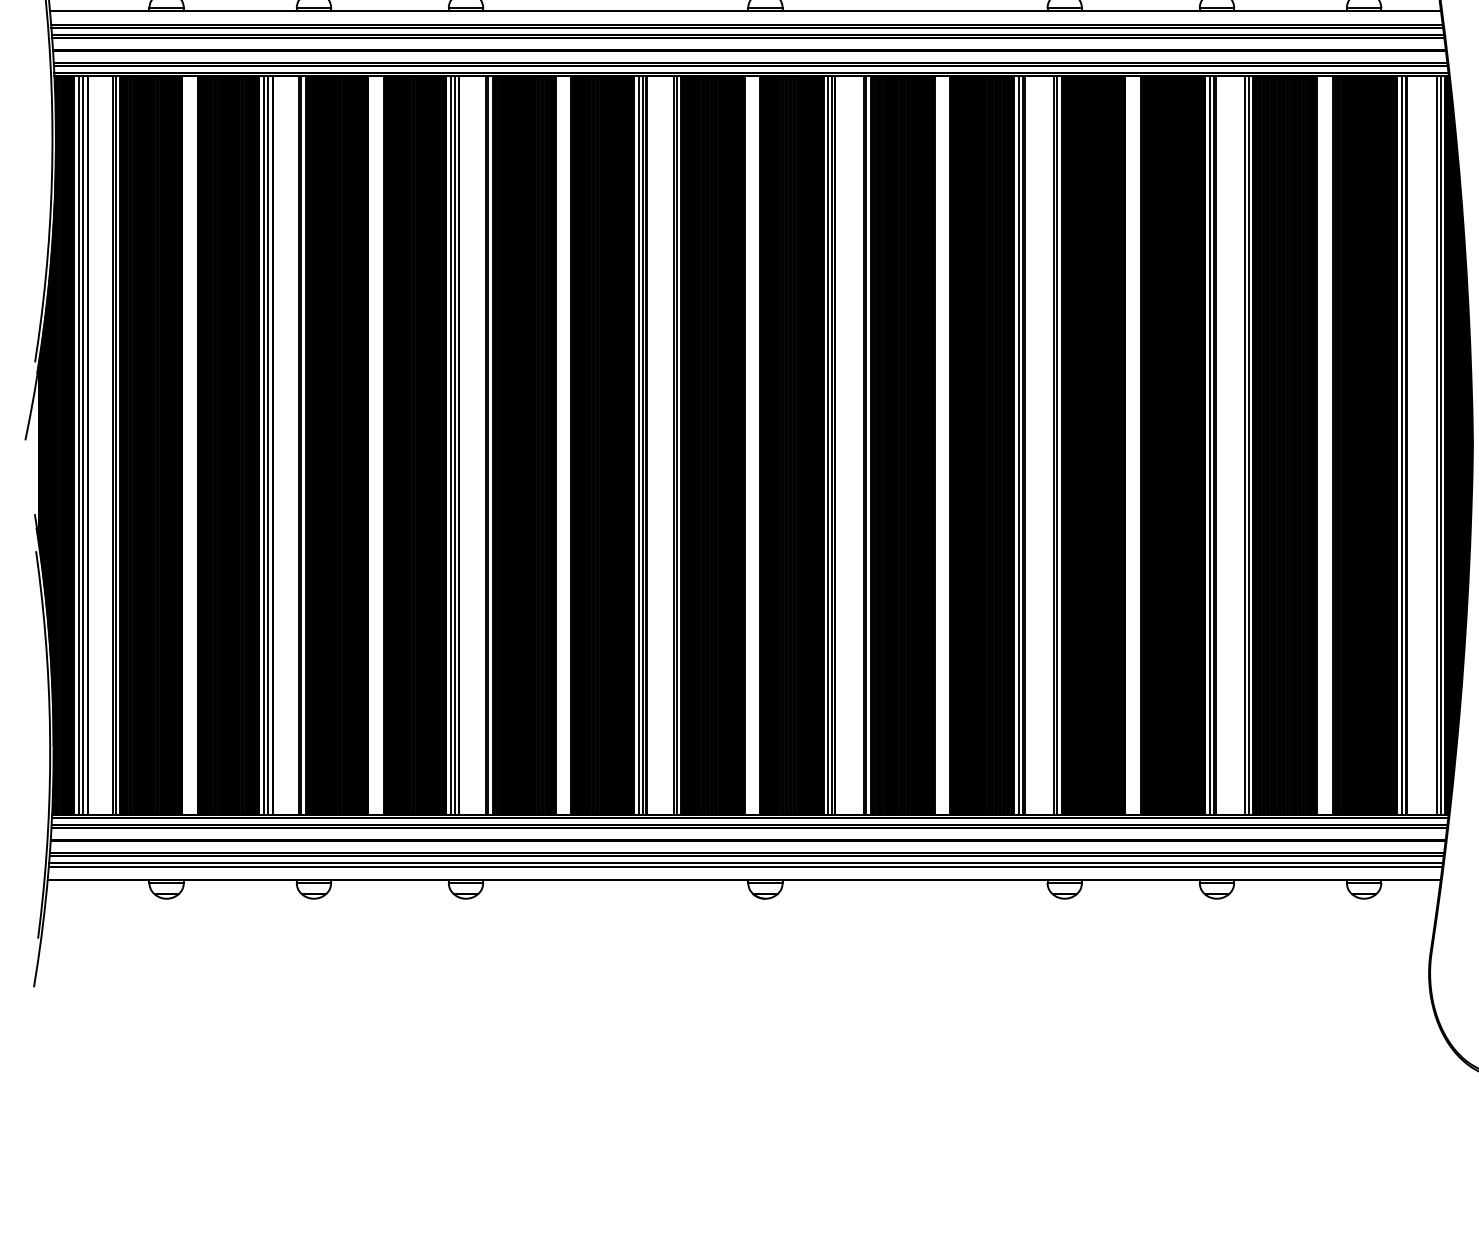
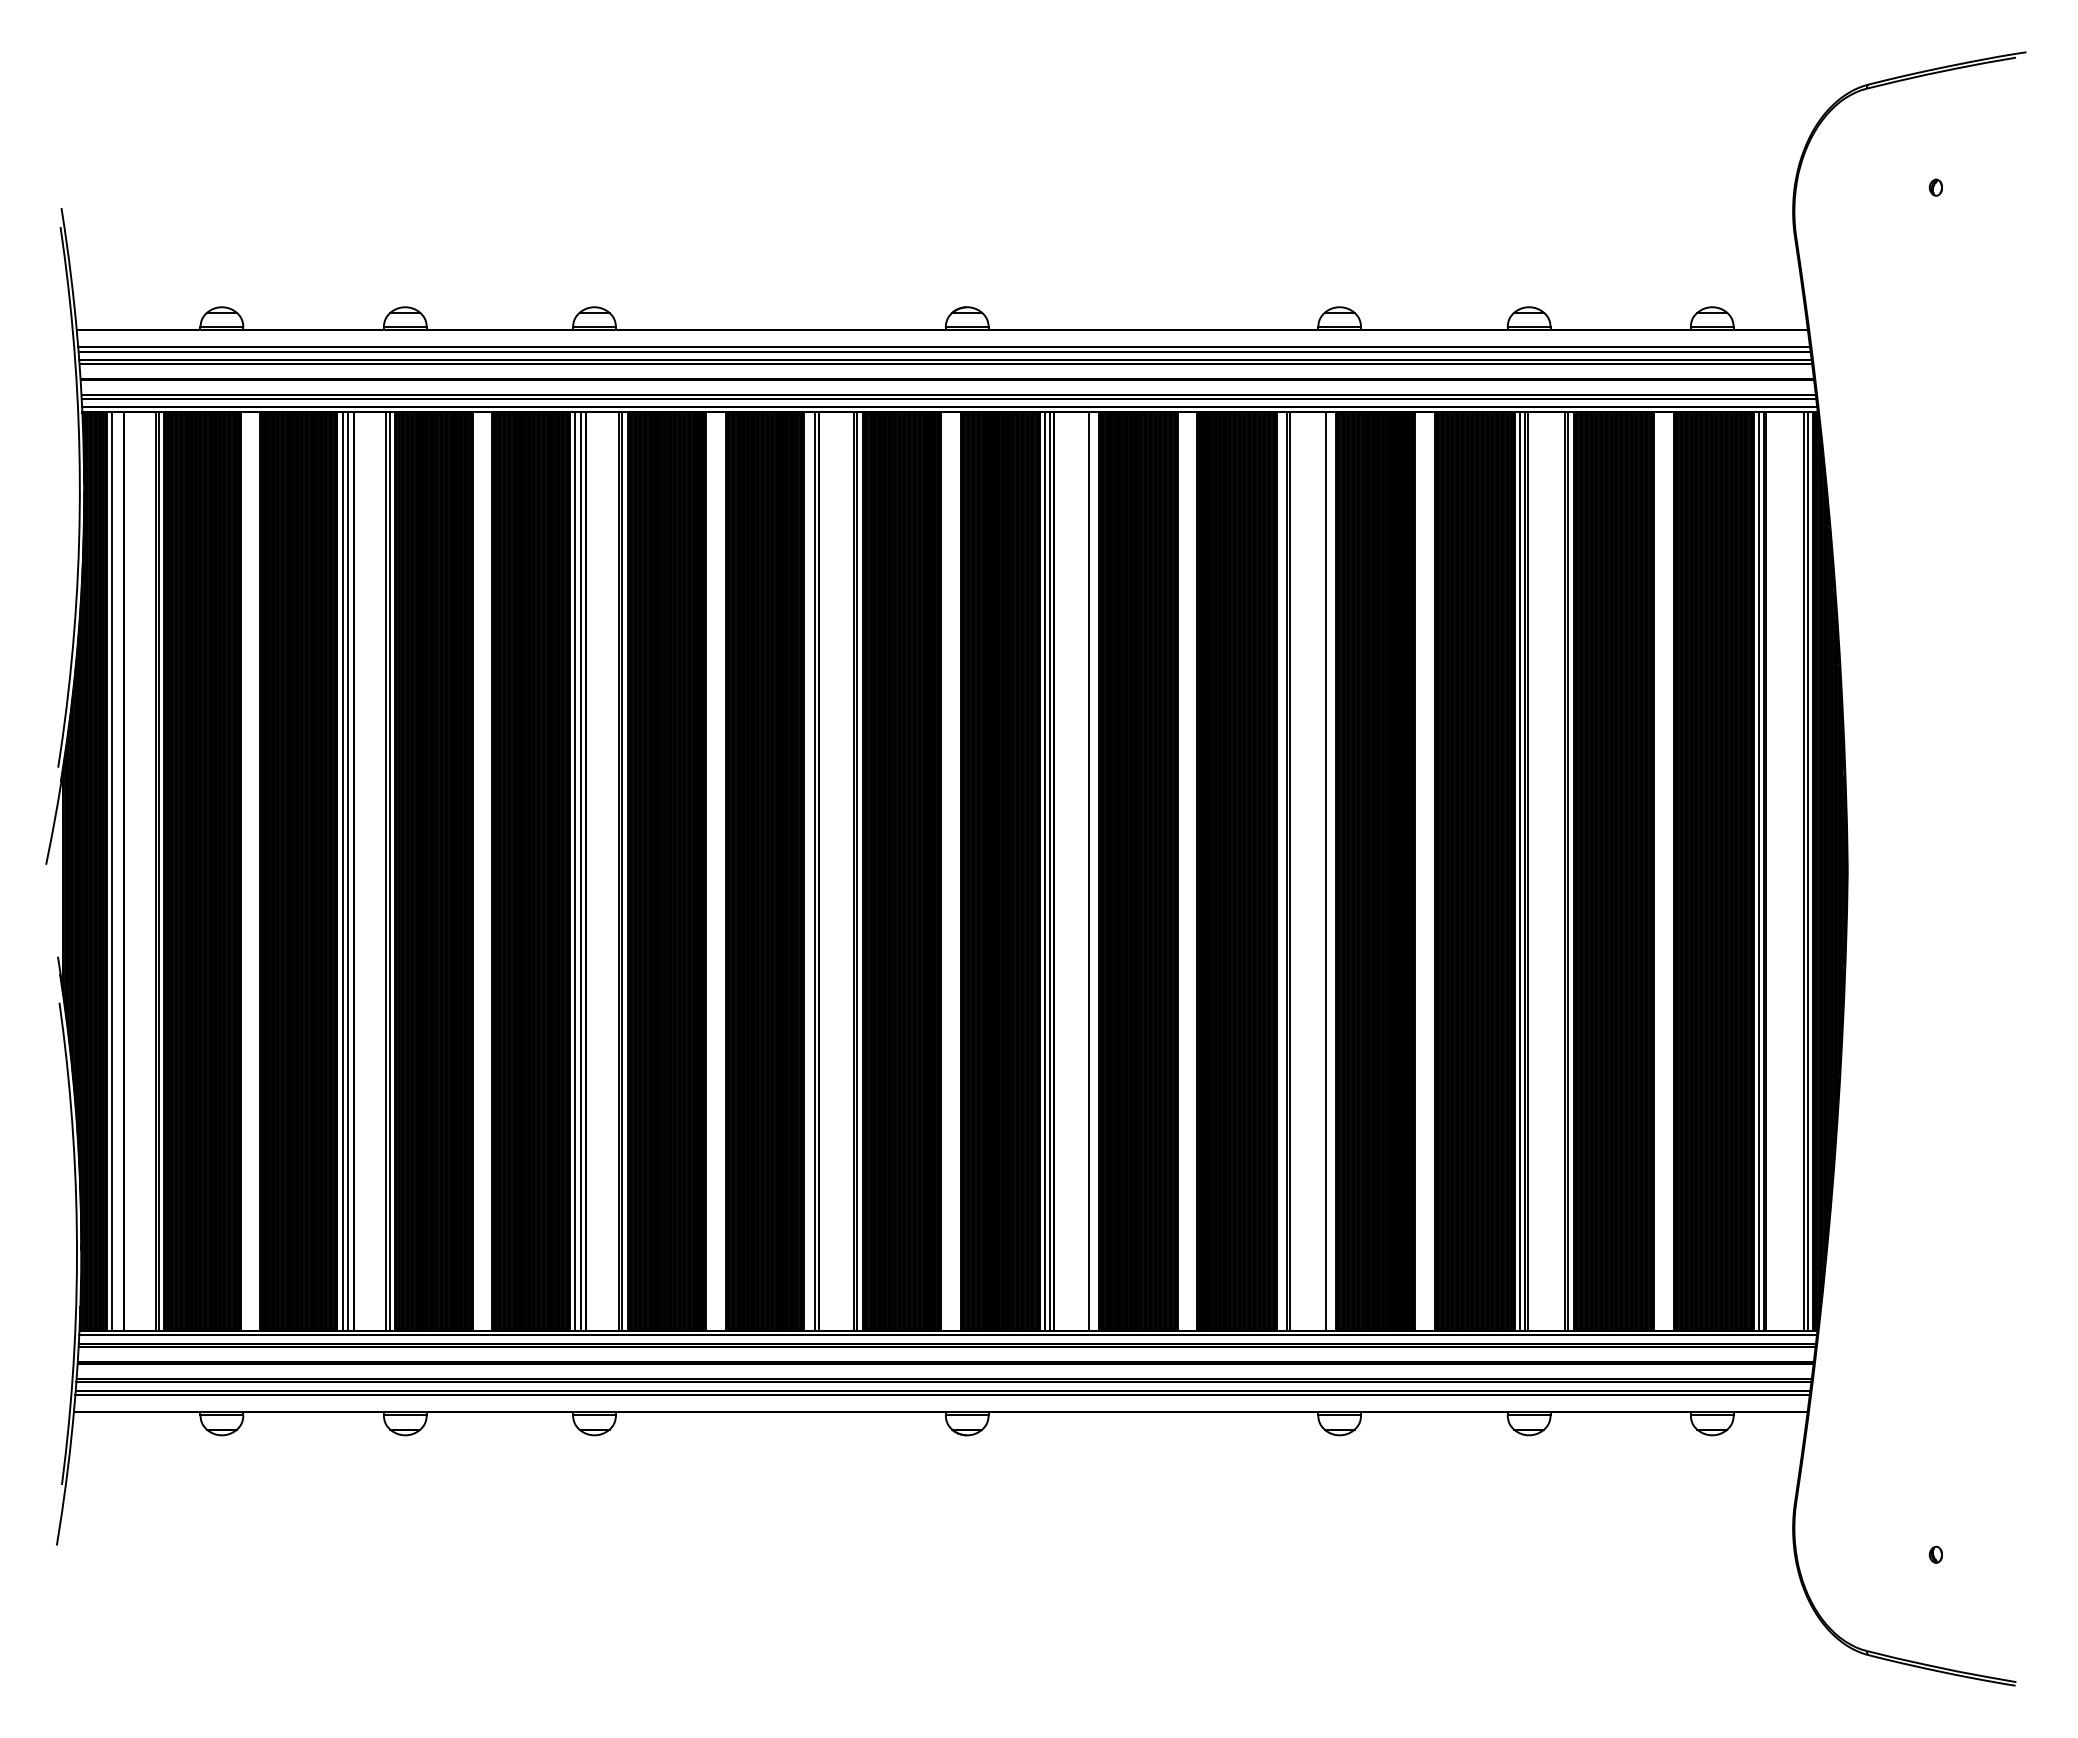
line: (82, 444) -> (117, 870), removed
line: (638, 444) -> (809, 870), removed
line: (866, 444) -> (1092, 870), removed
line: (1018, 444) -> (1282, 870), removed
line: (1057, 444) -> (1330, 870), removed

